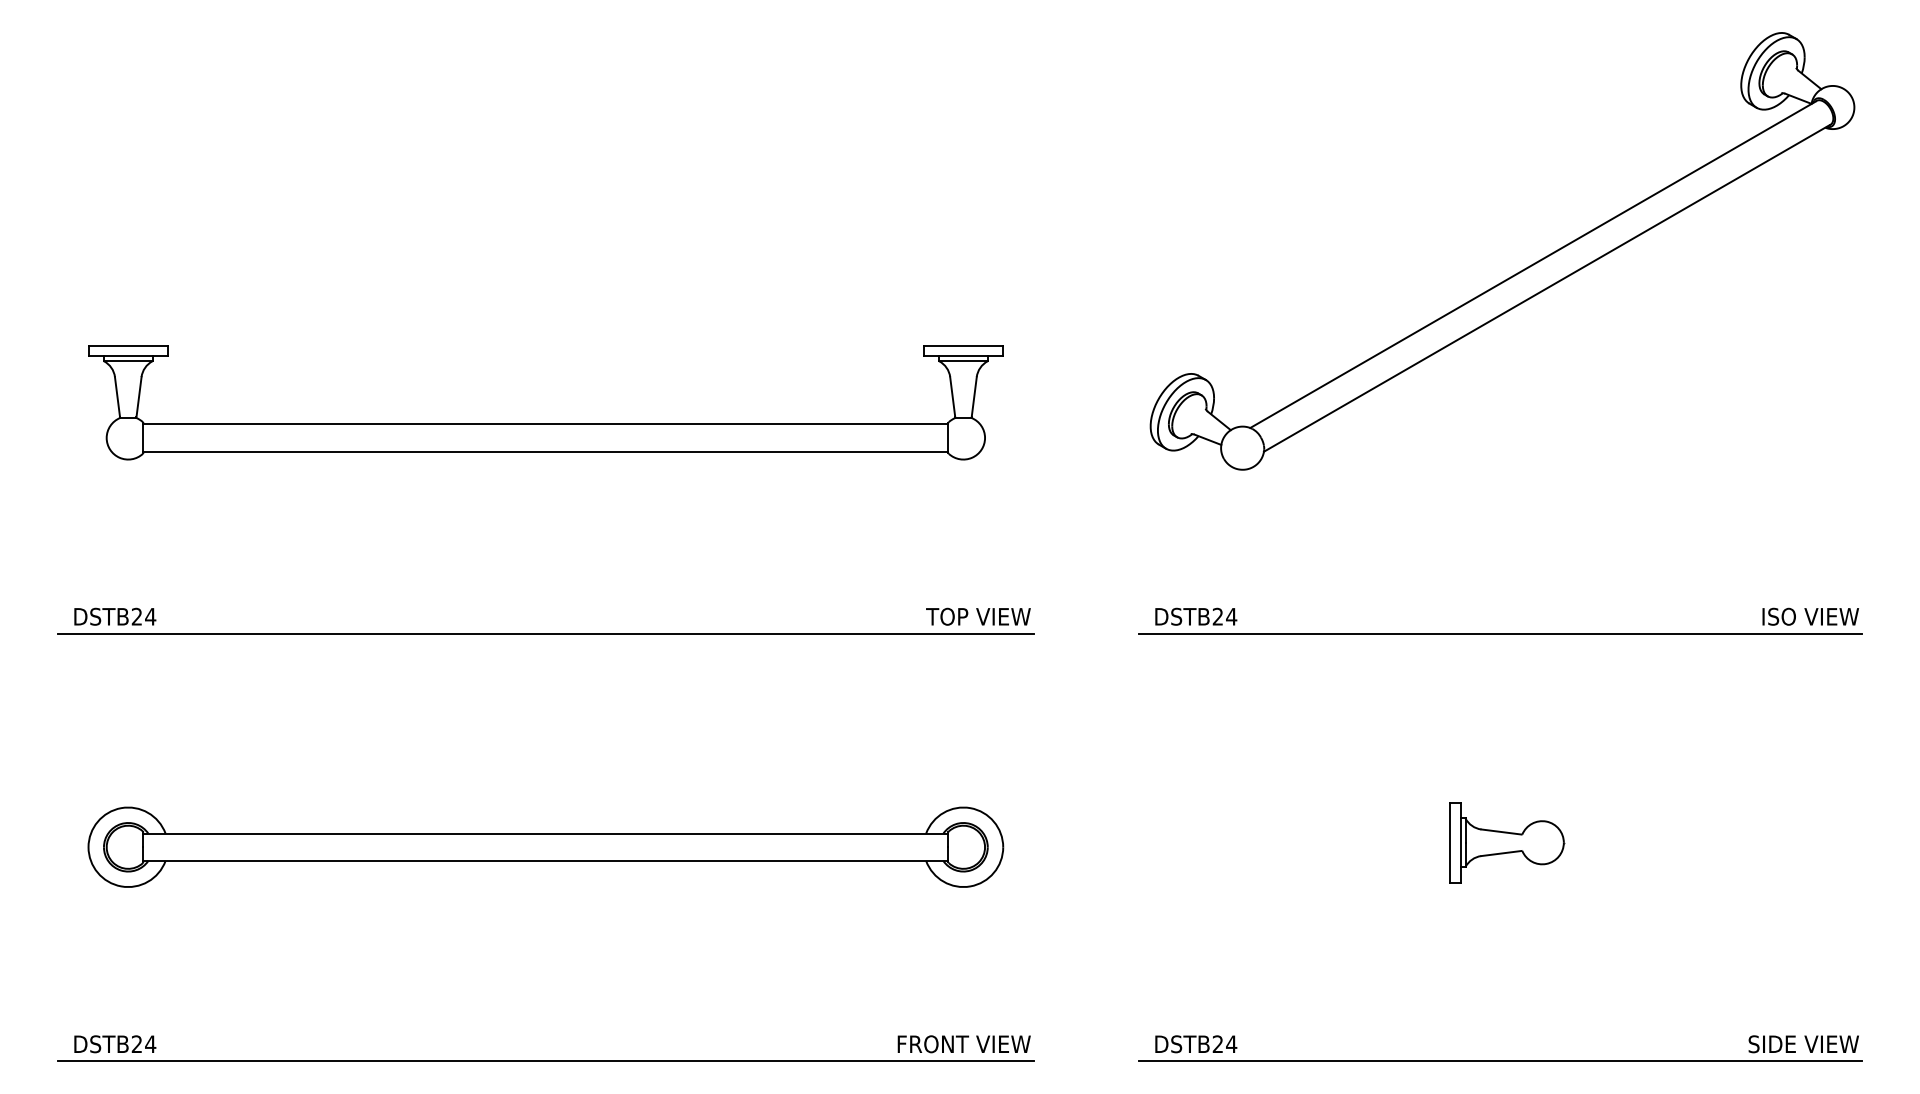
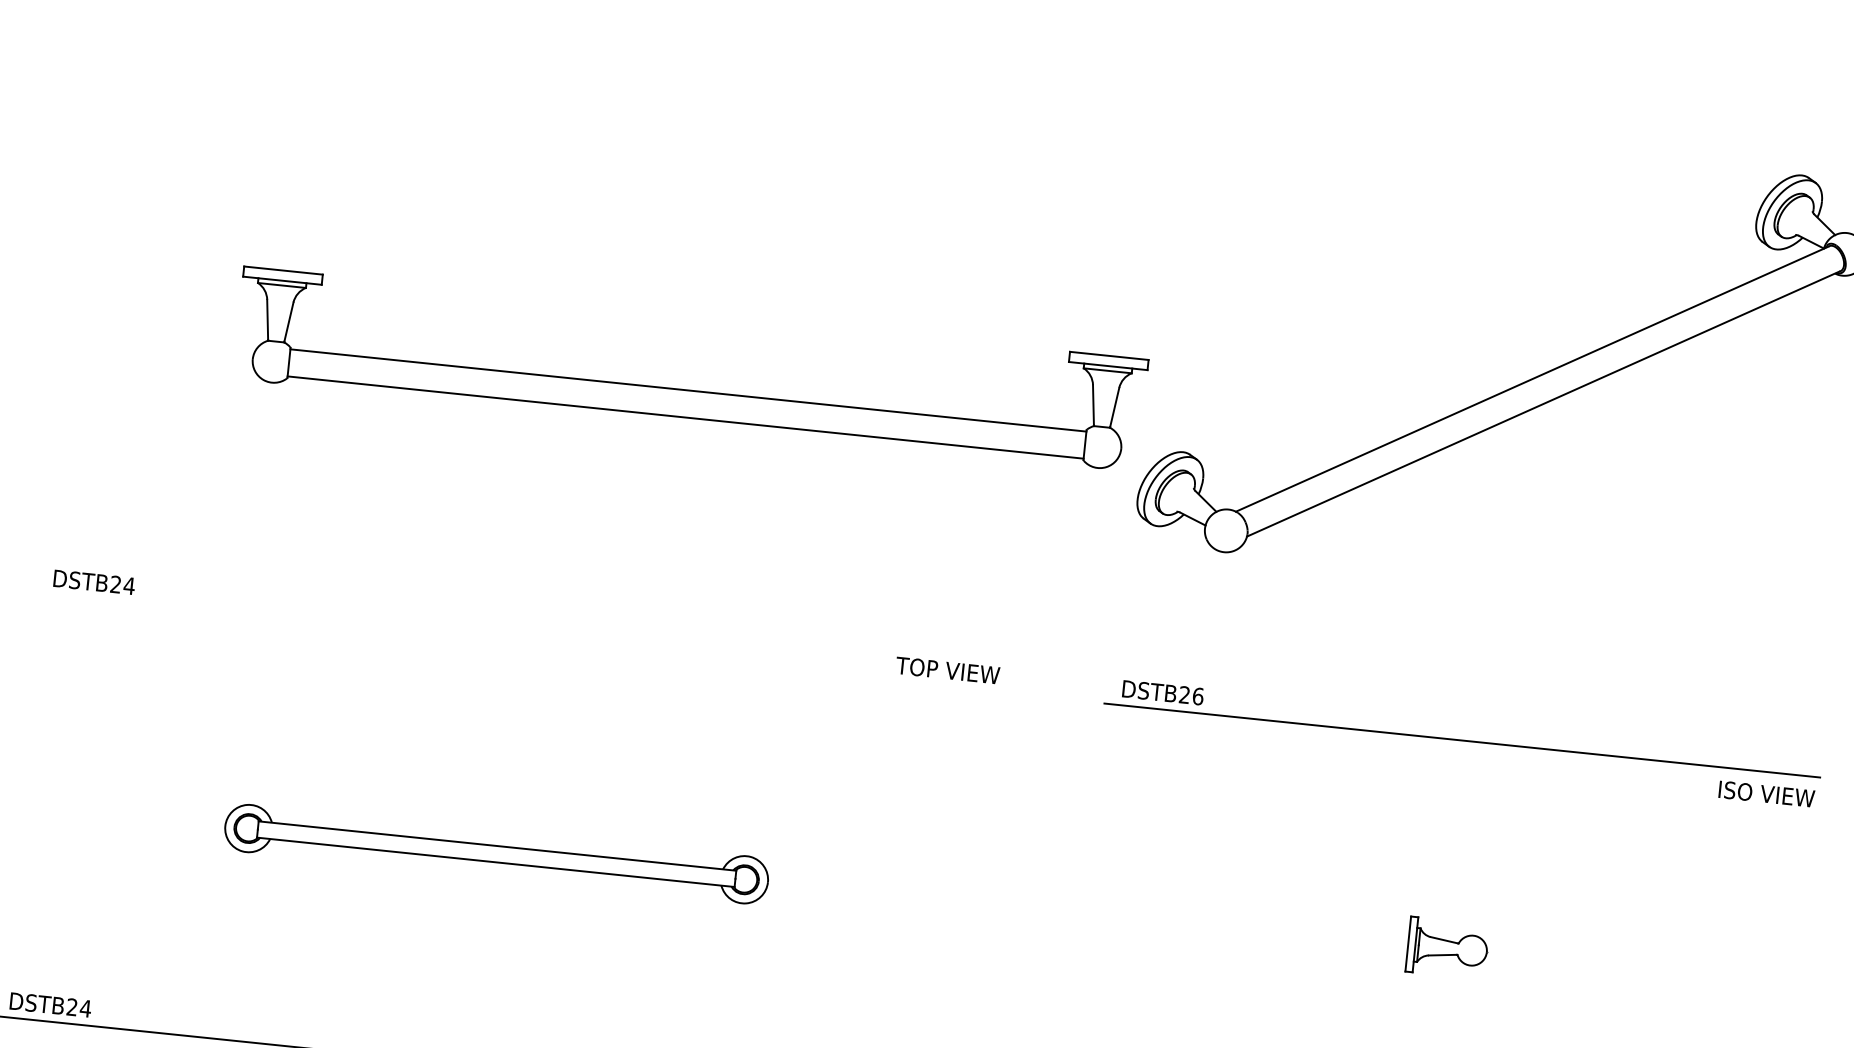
part: (545, 423) -> (688, 389), moved
text: (1231, 616) -> (1198, 696), DSTB24 -> DSTB26
text: (1810, 616) -> (1766, 793), moved
line: (545, 633) -> (518, 642), removed
part: (1507, 842) -> (1447, 947), size x0.7
part: (545, 846) -> (496, 853), size x0.6

